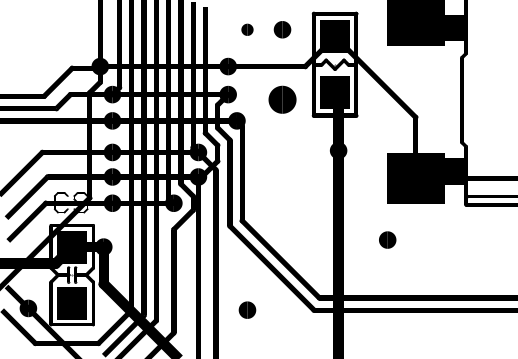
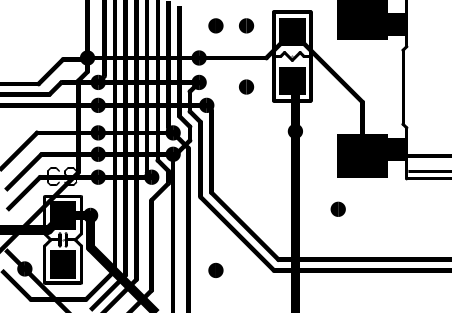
part: (247, 29) -> (215, 25), size x1.43
part: (282, 99) -> (246, 86), size x0.62

